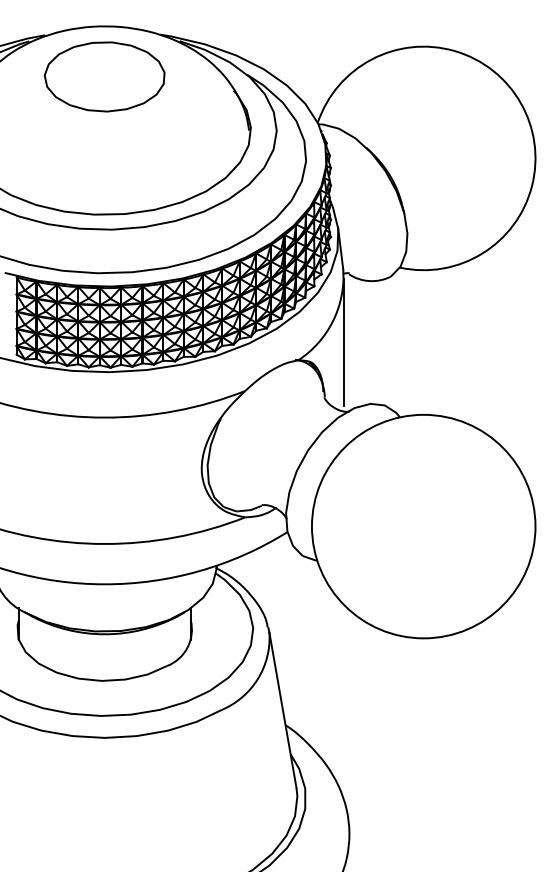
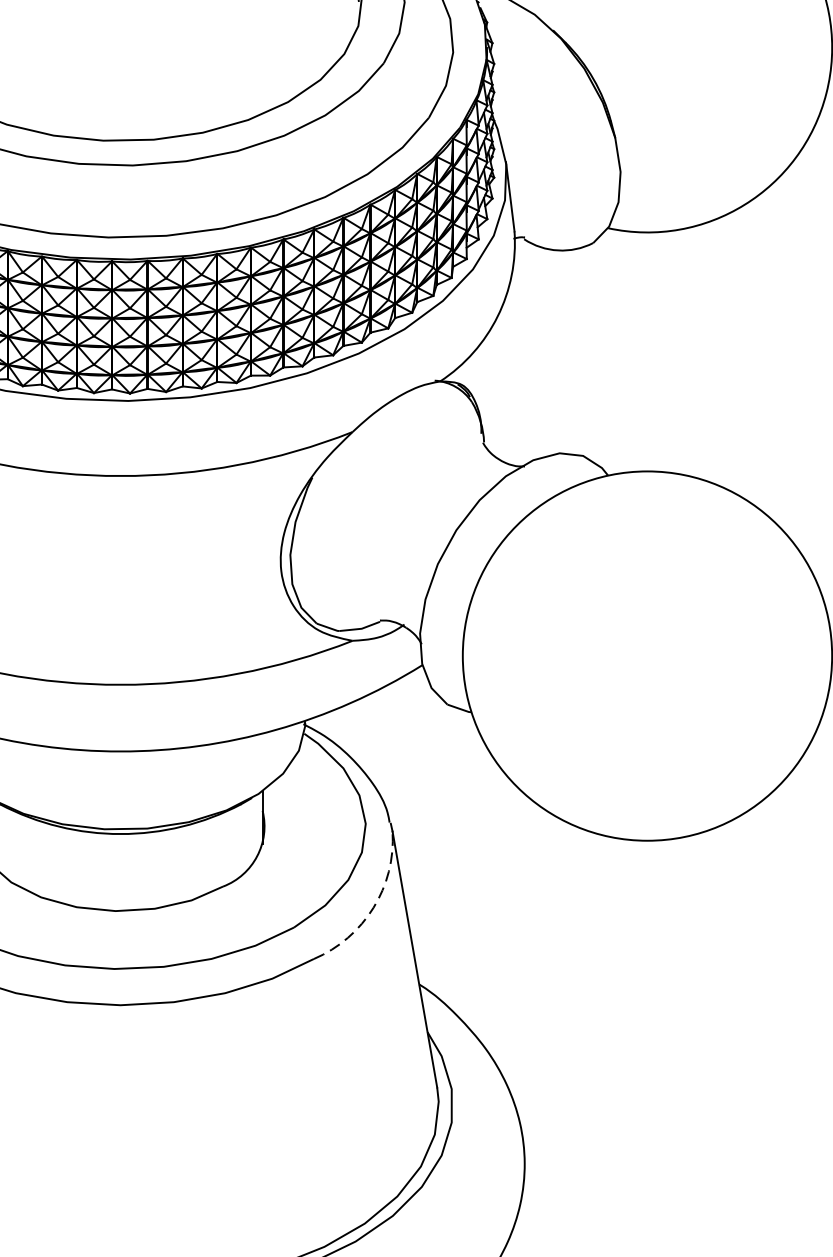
line: (343, 342) -> (514, 351), removed
arc: (257, 678) -> (372, 907), solid -> dashed

